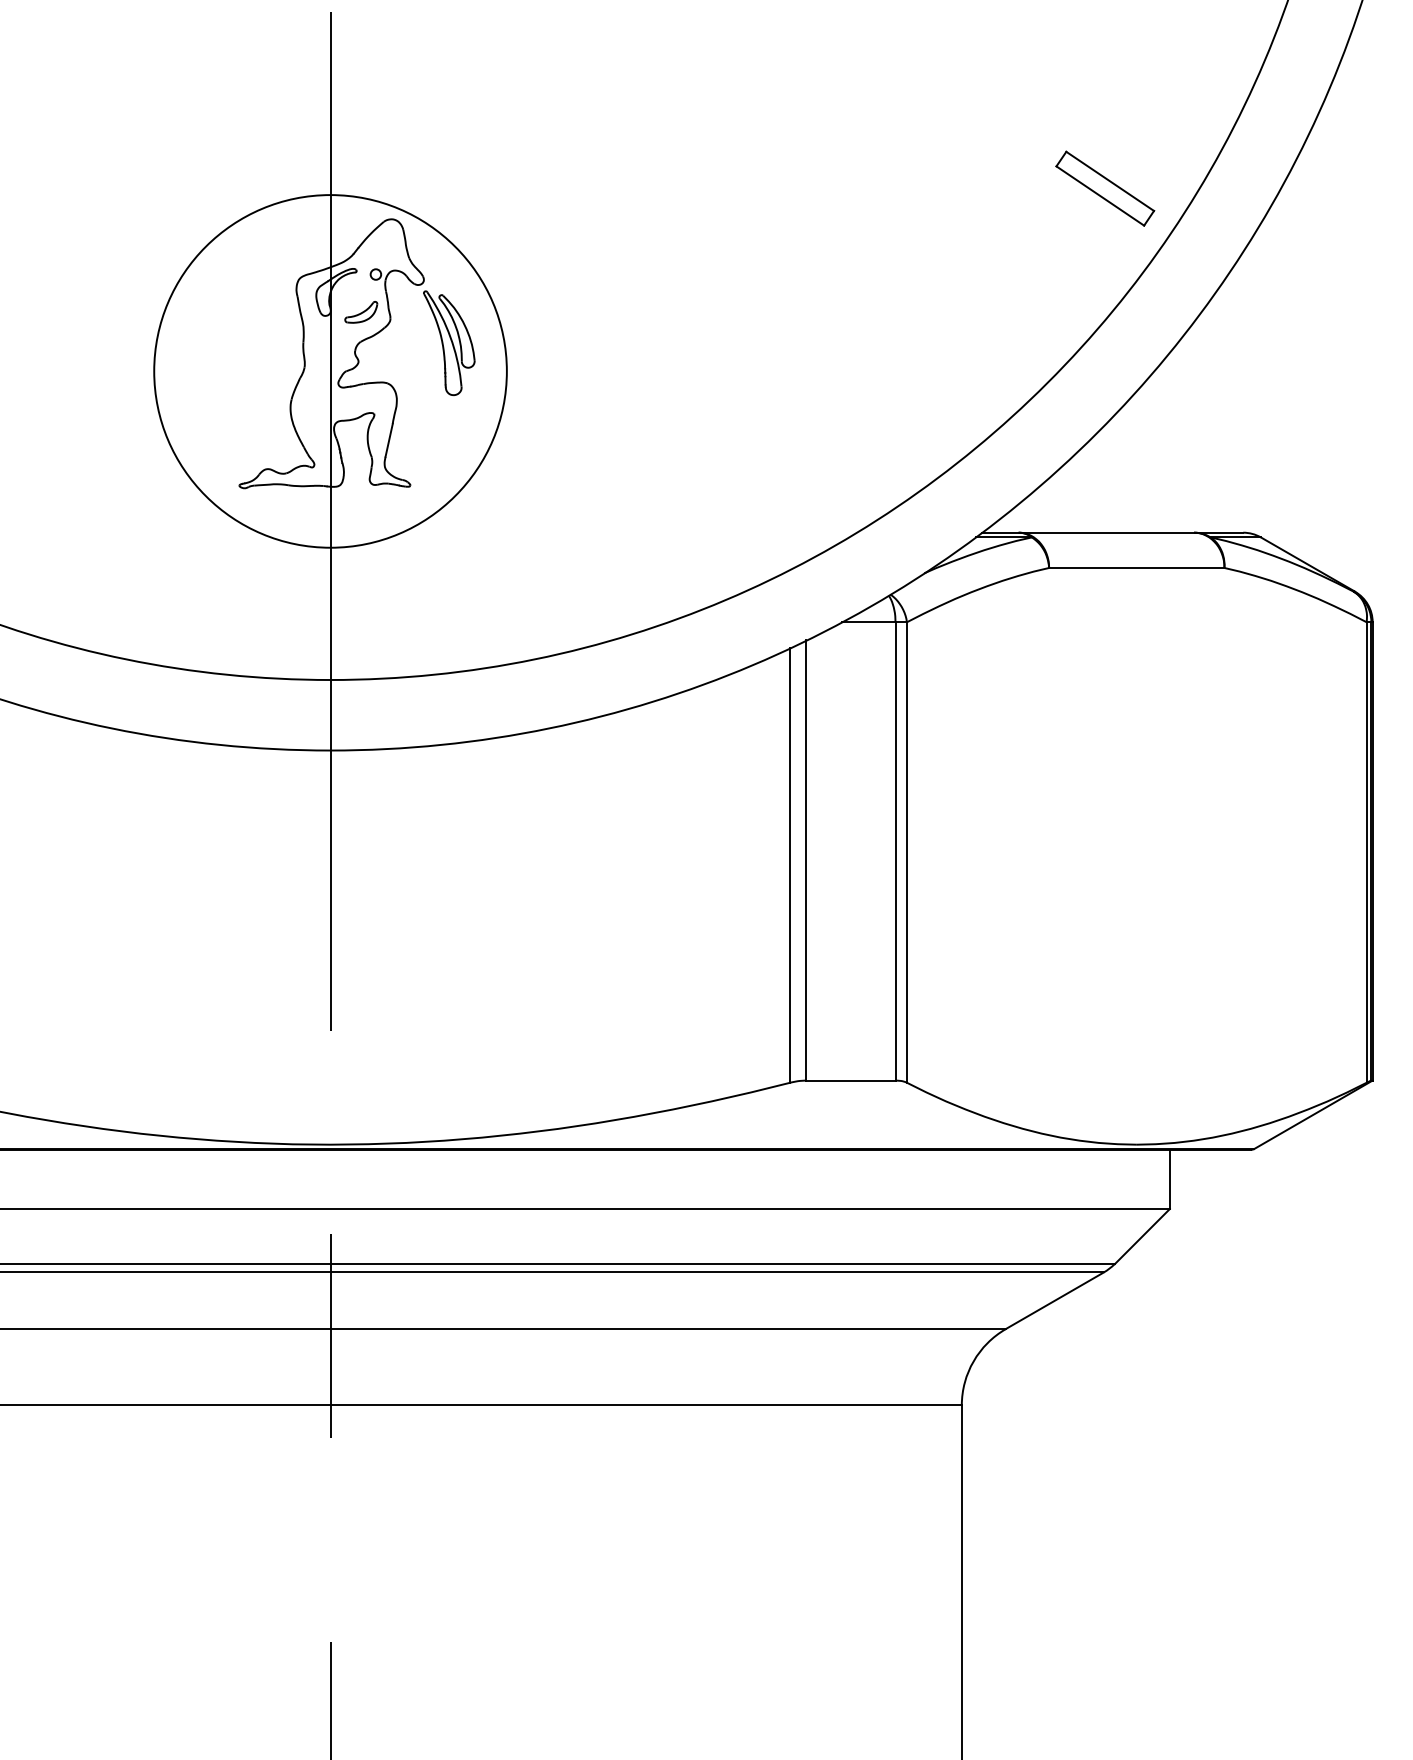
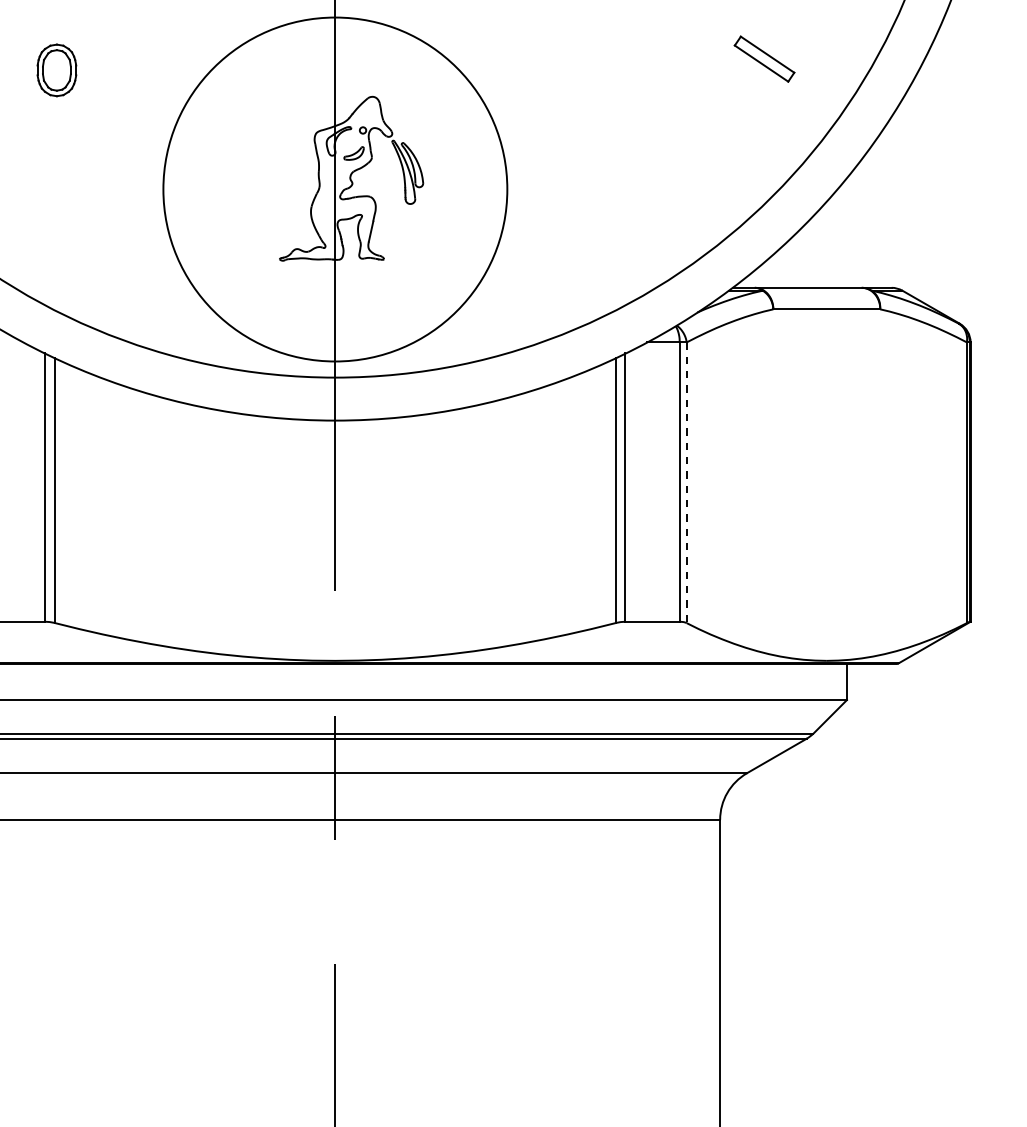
part: (1105, 187) -> (764, 58), moved
circle: (329, 371) -> (334, 189), size x1.6
line: (906, 853) -> (686, 483), solid -> dashed

